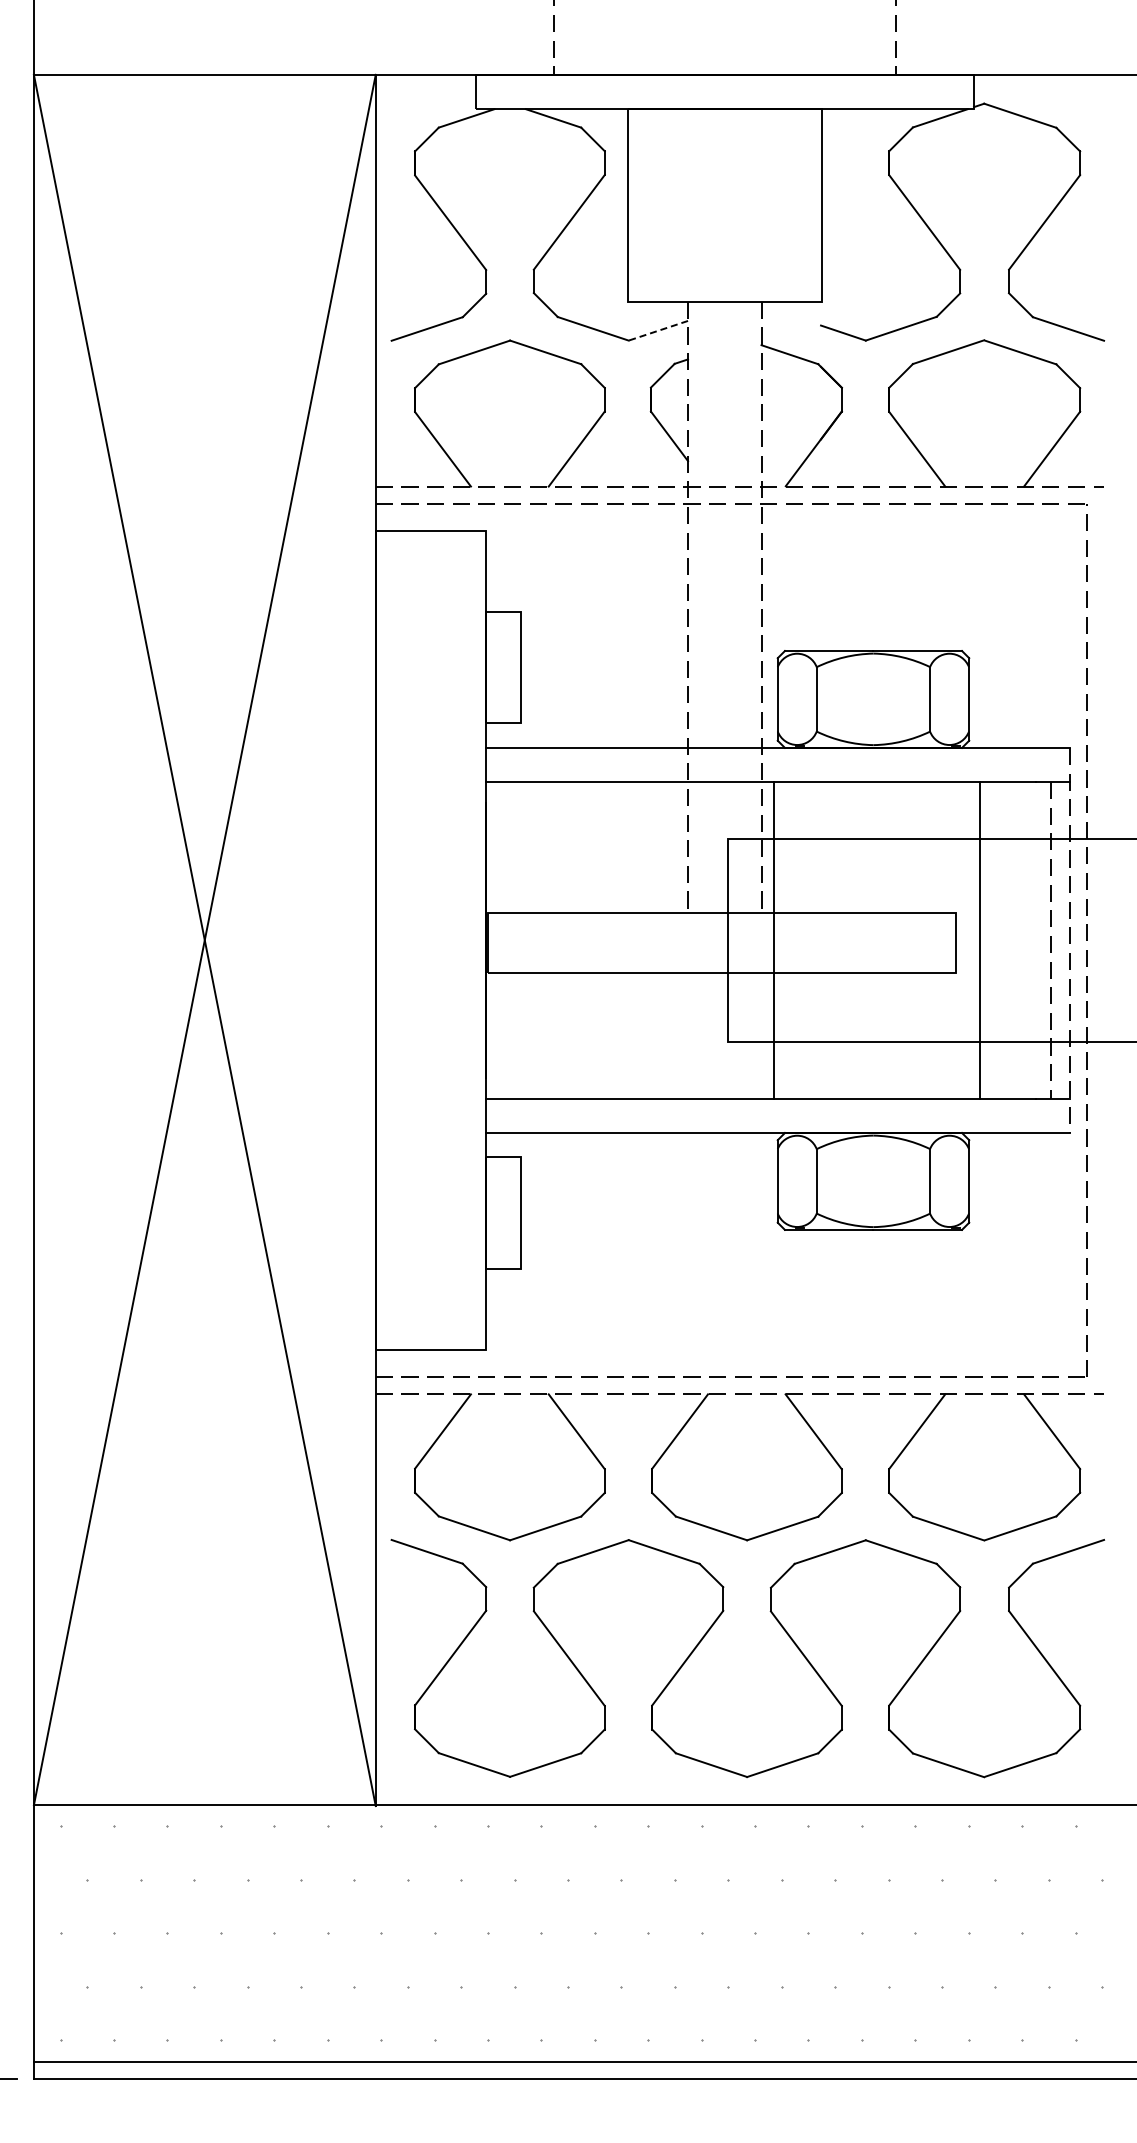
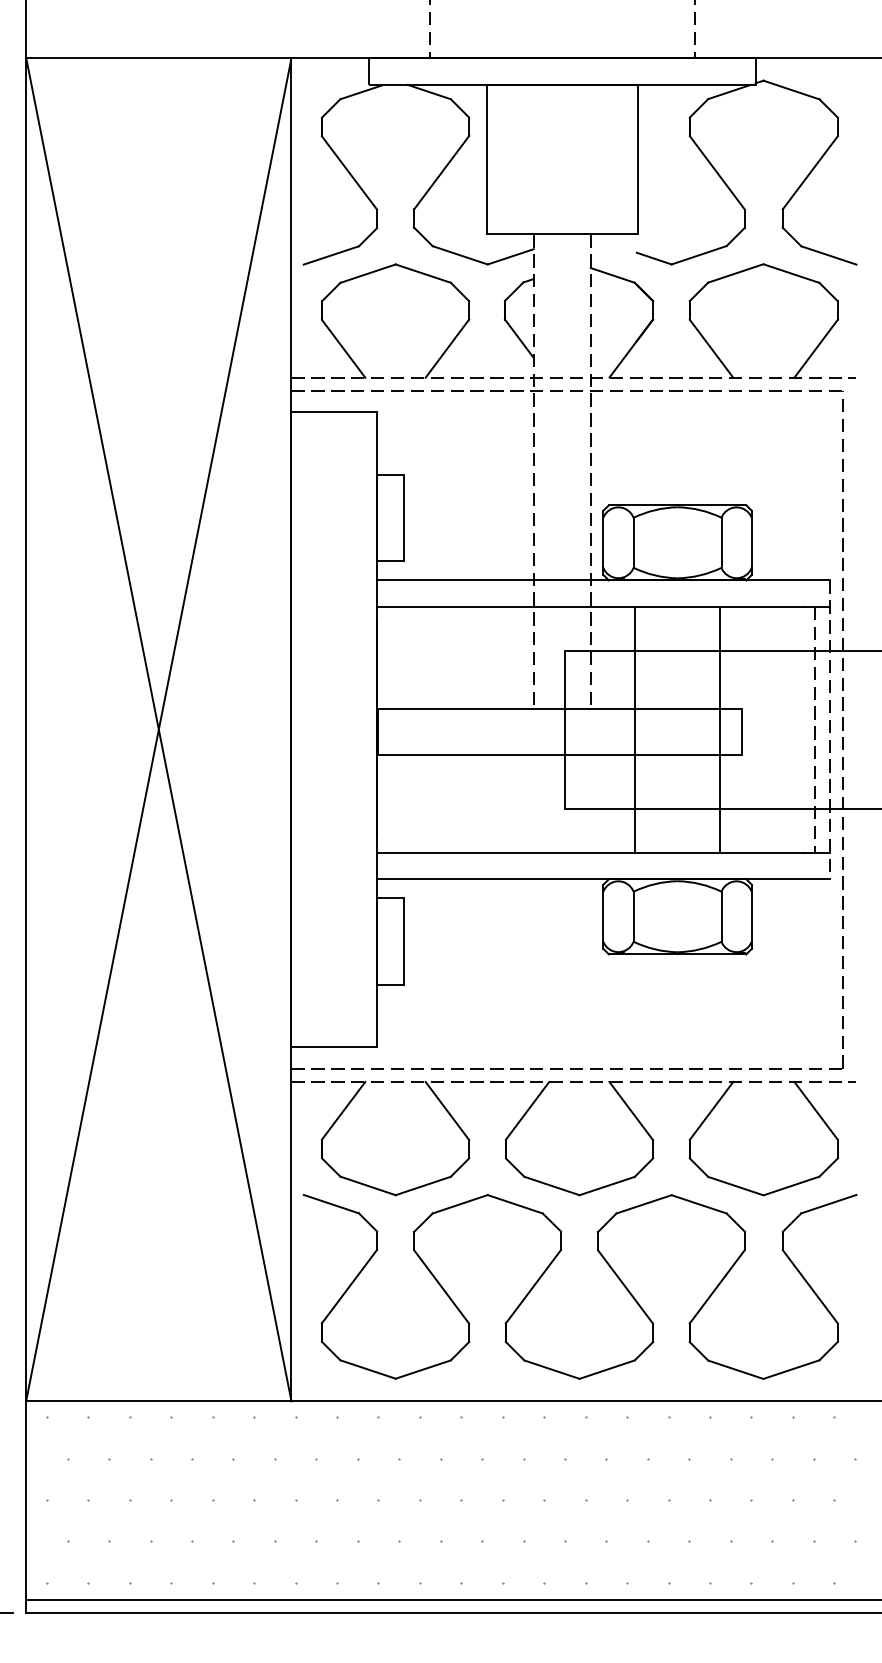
line: (657, 330) -> (510, 256), dashed -> solid
line: (774, 940) -> (634, 729), moved
line: (979, 940) -> (720, 729), moved

